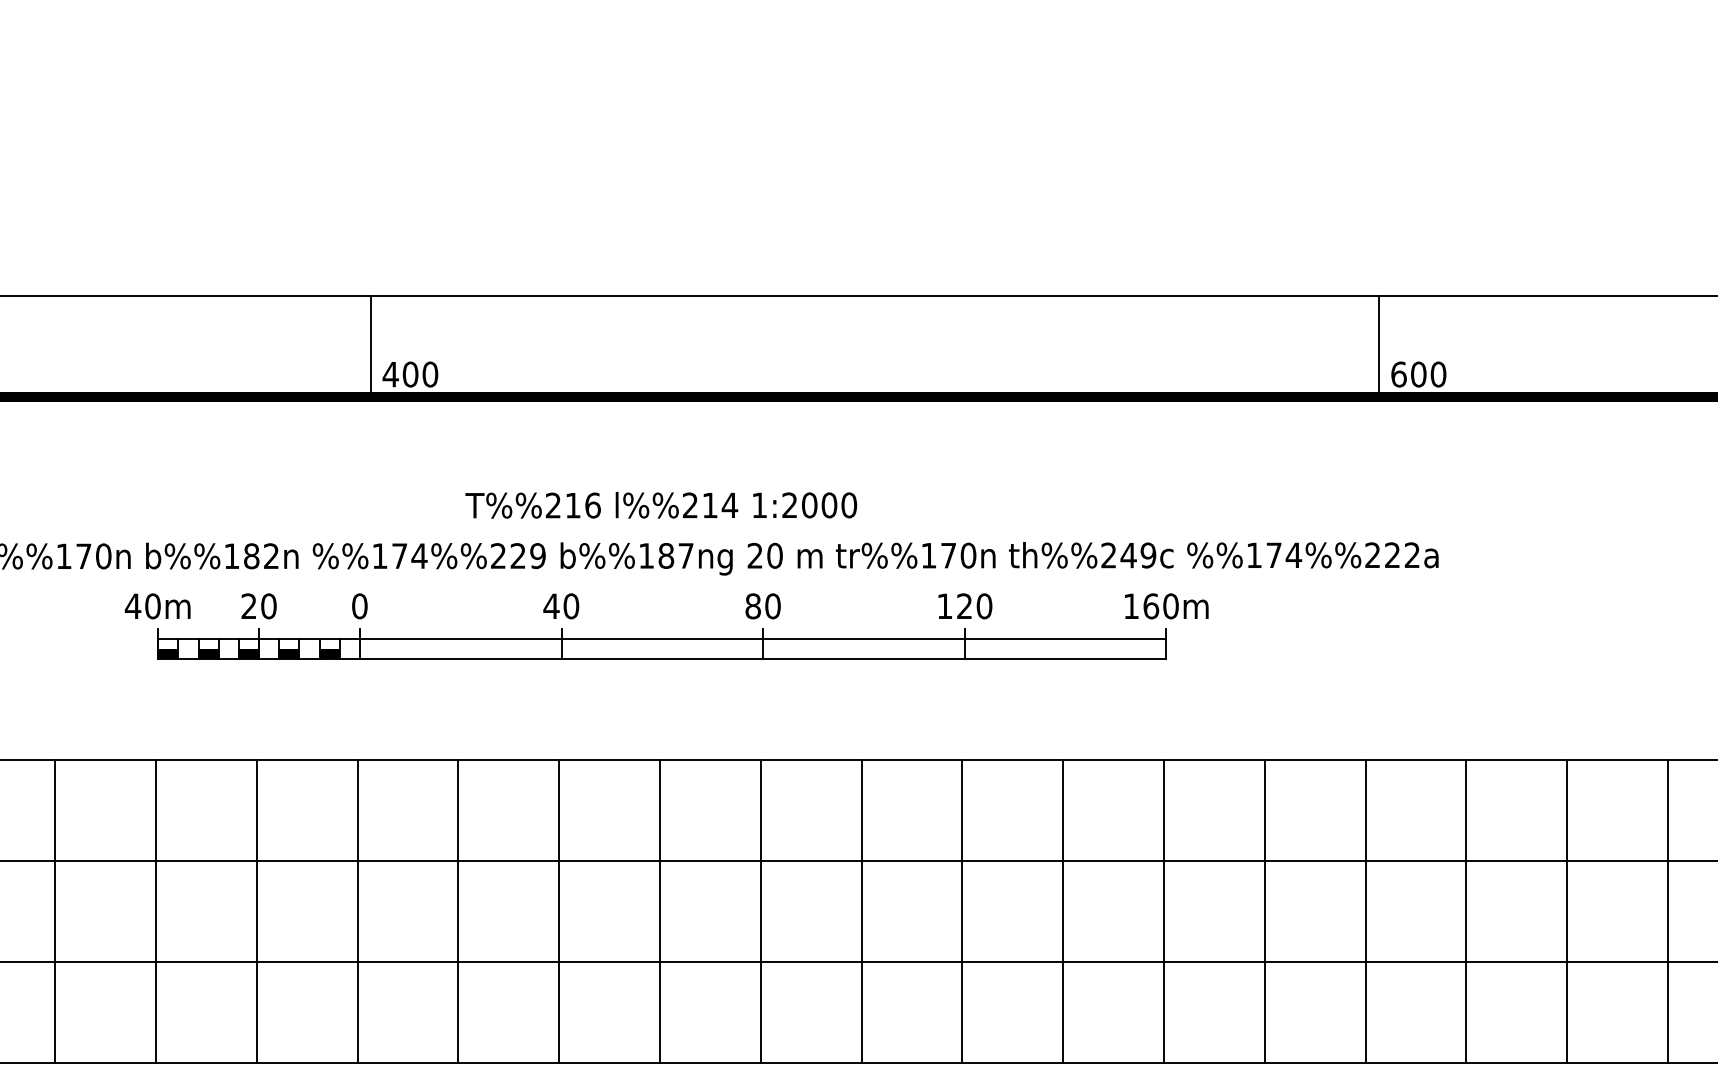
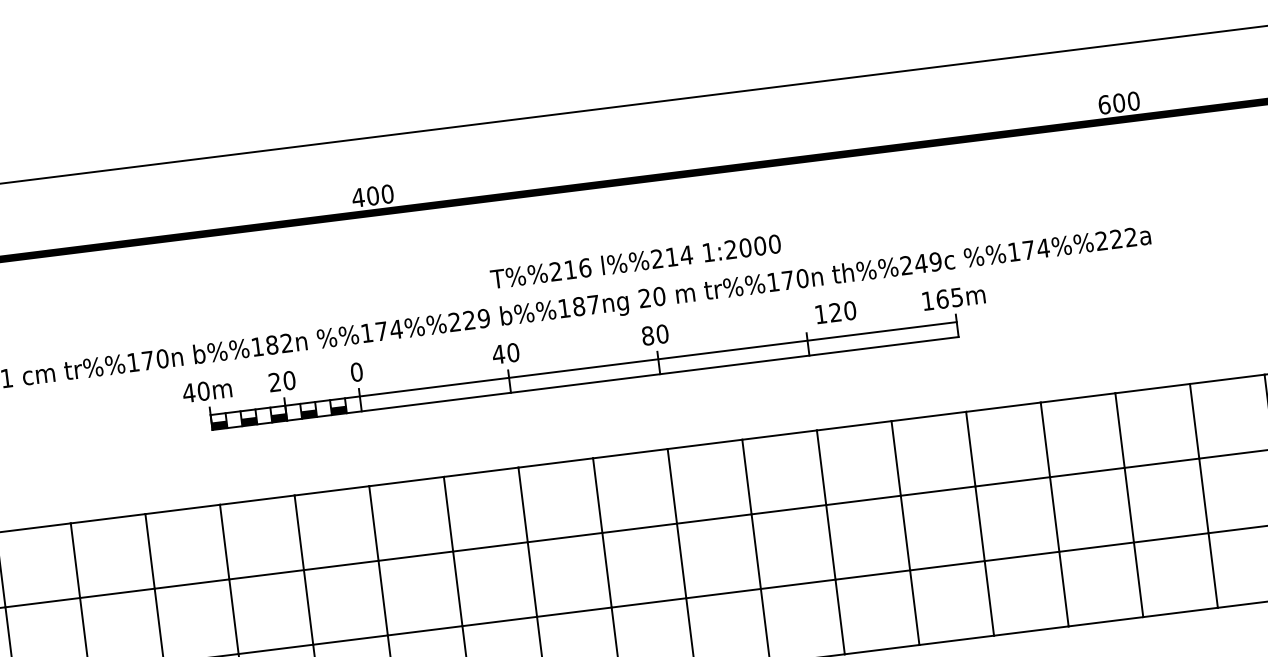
line: (370, 346) -> (340, 178), removed
line: (1379, 346) -> (1087, 85), removed
text: (661, 505) -> (635, 261), moved
text: (965, 606) -> (836, 312), moved
text: (1170, 606) -> (956, 297), 160m -> 165m

